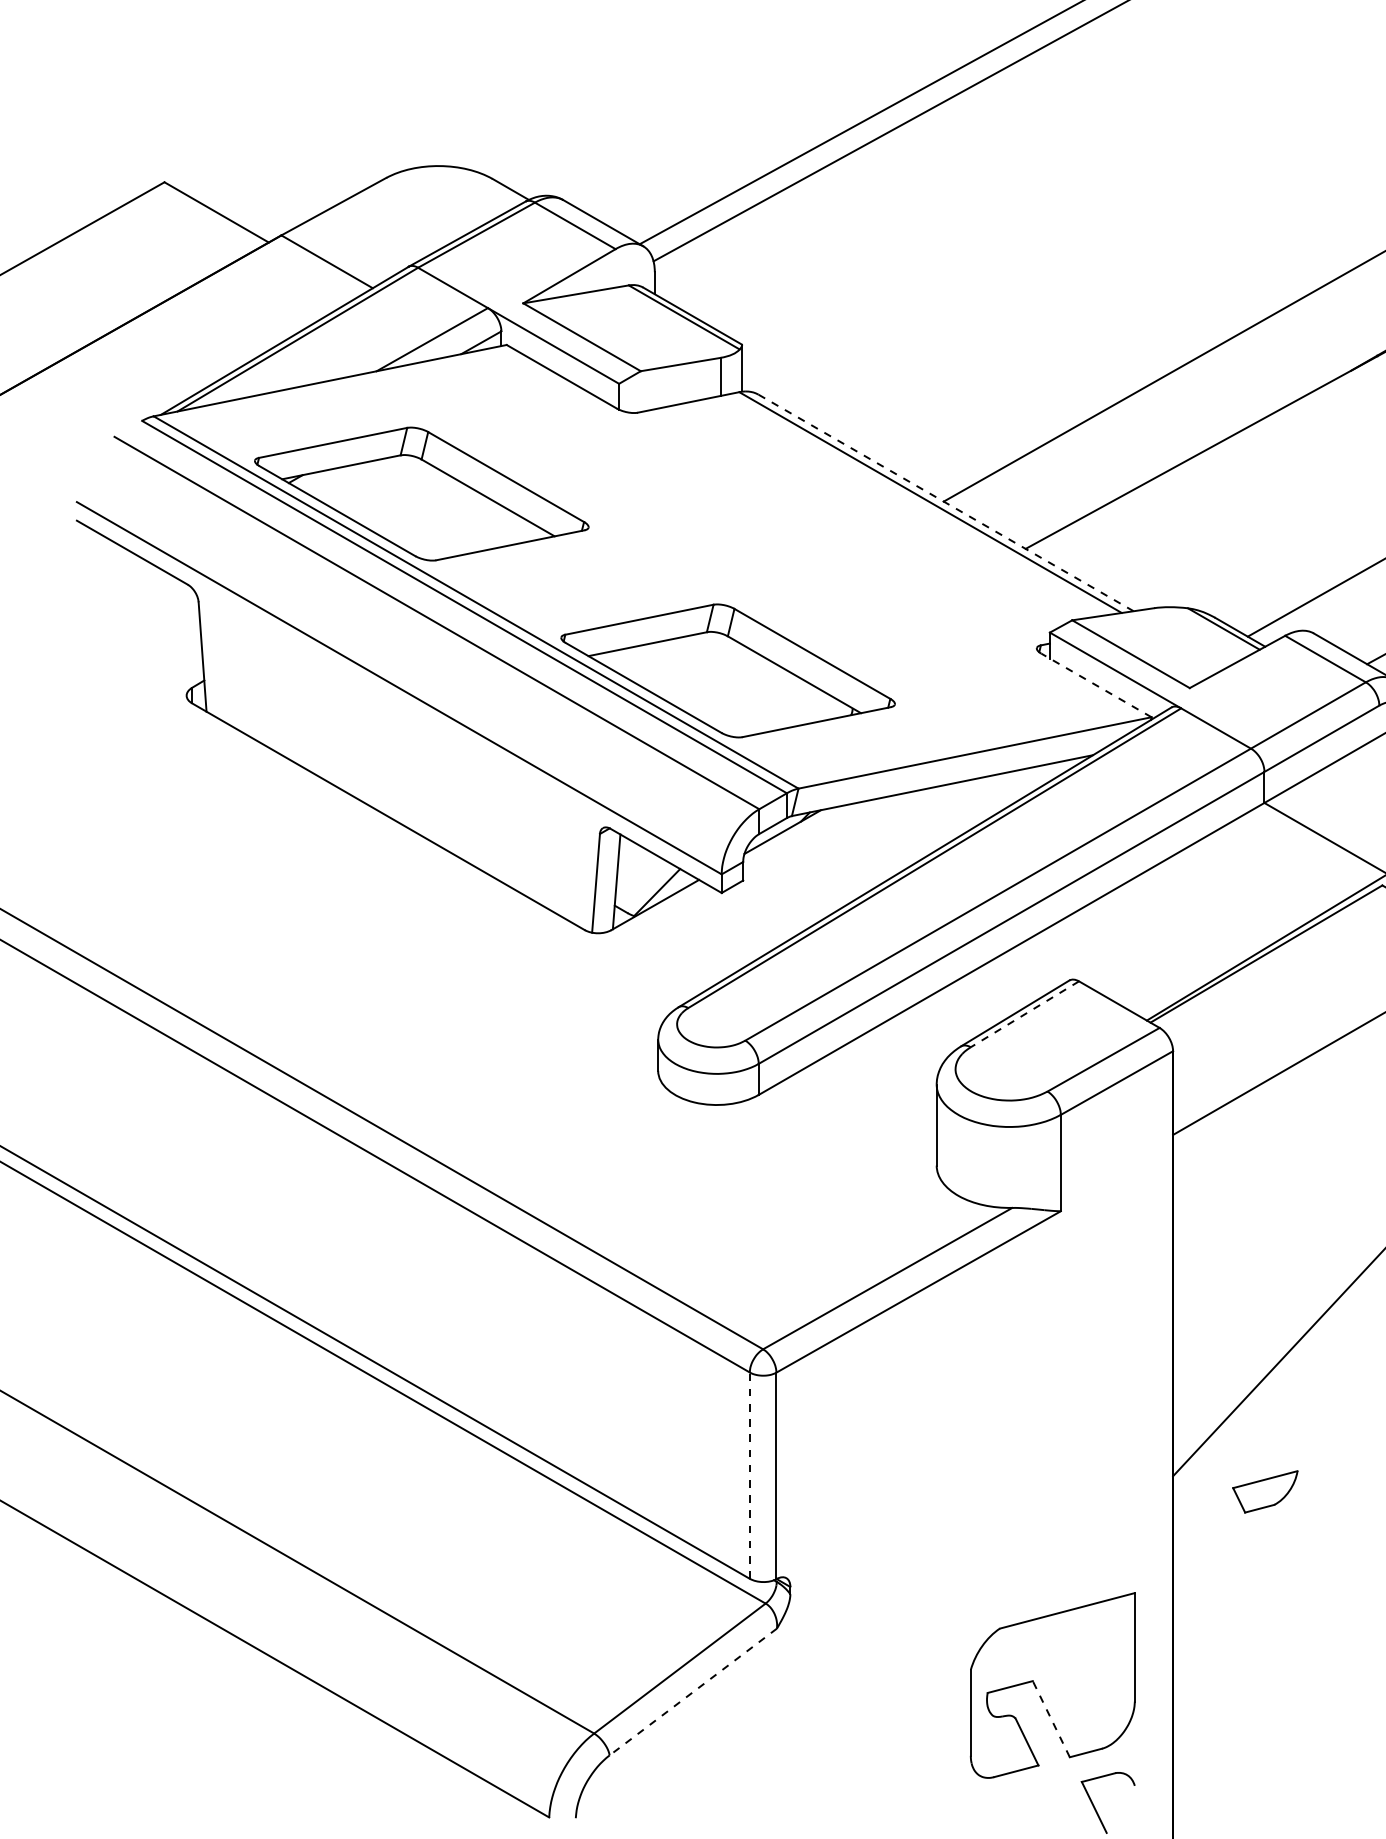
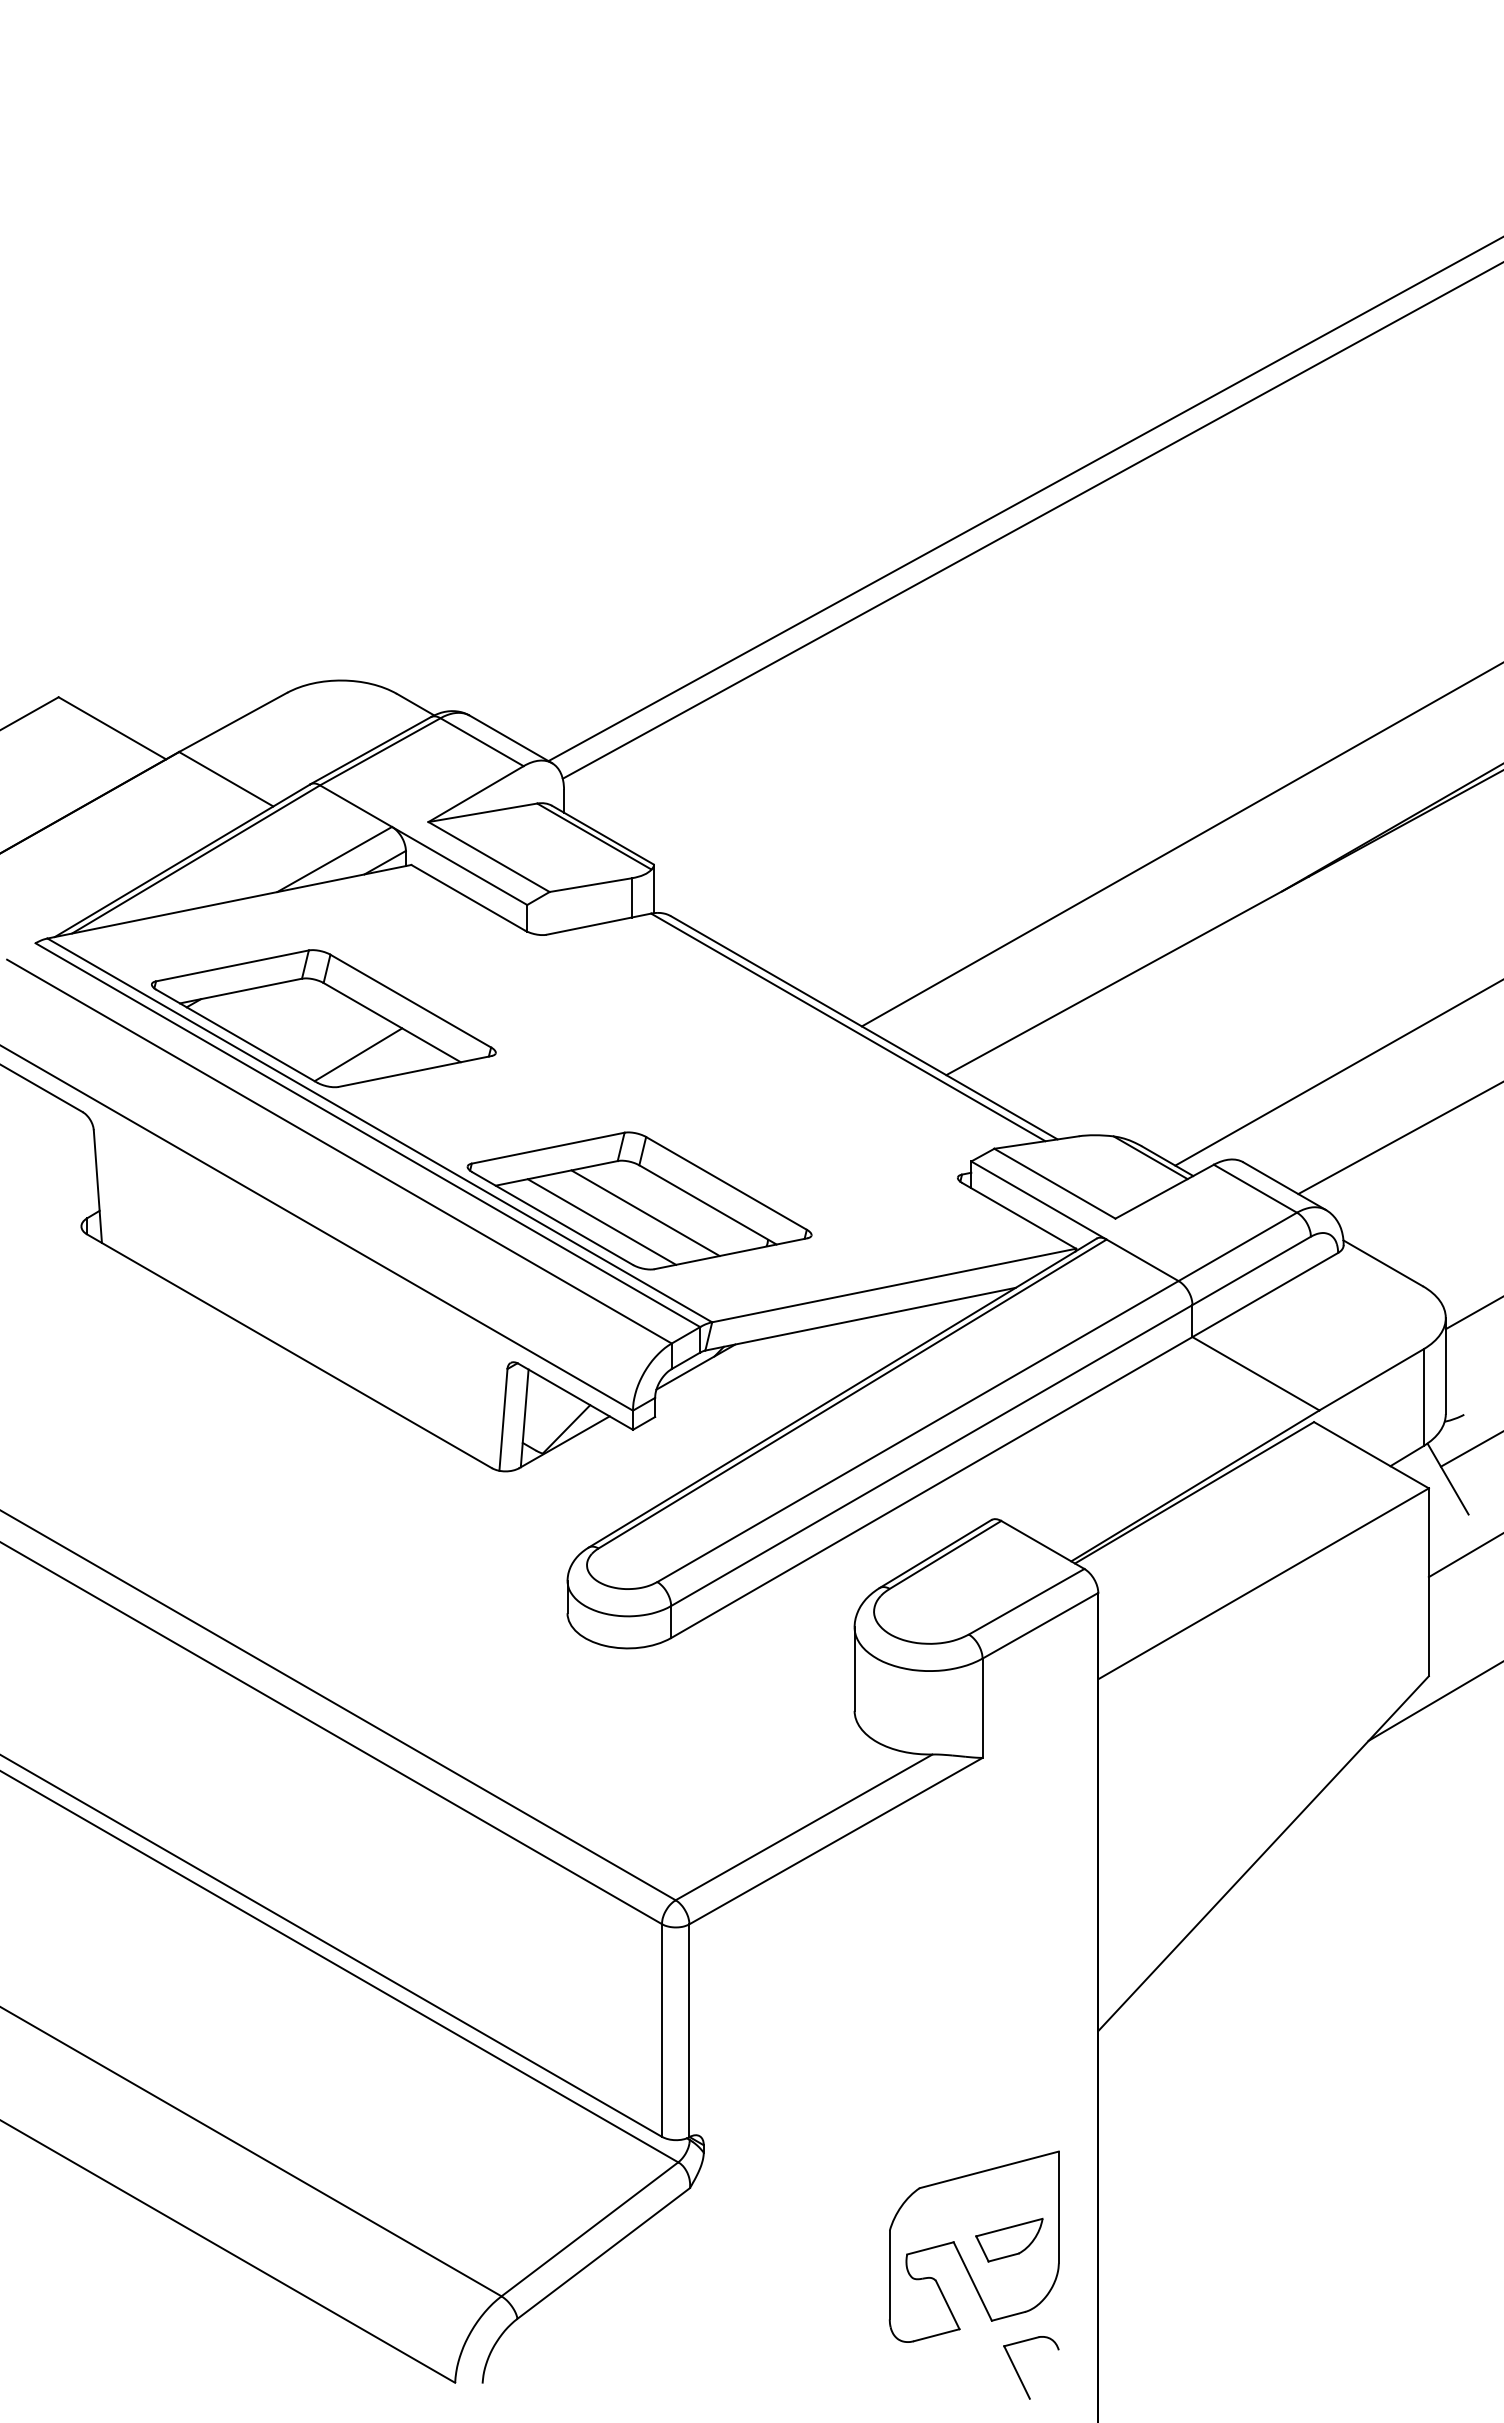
line: (946, 503) -> (864, 1028), dashed -> solid
line: (455, 528) -> (358, 1054), added
line: (733, 683) -> (645, 1213), added
line: (1096, 685) -> (1019, 1215), dashed -> solid
line: (691, 690) -> (601, 1221), added
line: (1024, 1014) -> (945, 1555), dashed -> solid
line: (749, 1475) -> (661, 2030), dashed -> solid
part: (1265, 1491) -> (1009, 2239), moved
line: (693, 1692) -> (603, 2253), dashed -> solid
line: (1051, 1719) -> (972, 2281), dashed -> solid

